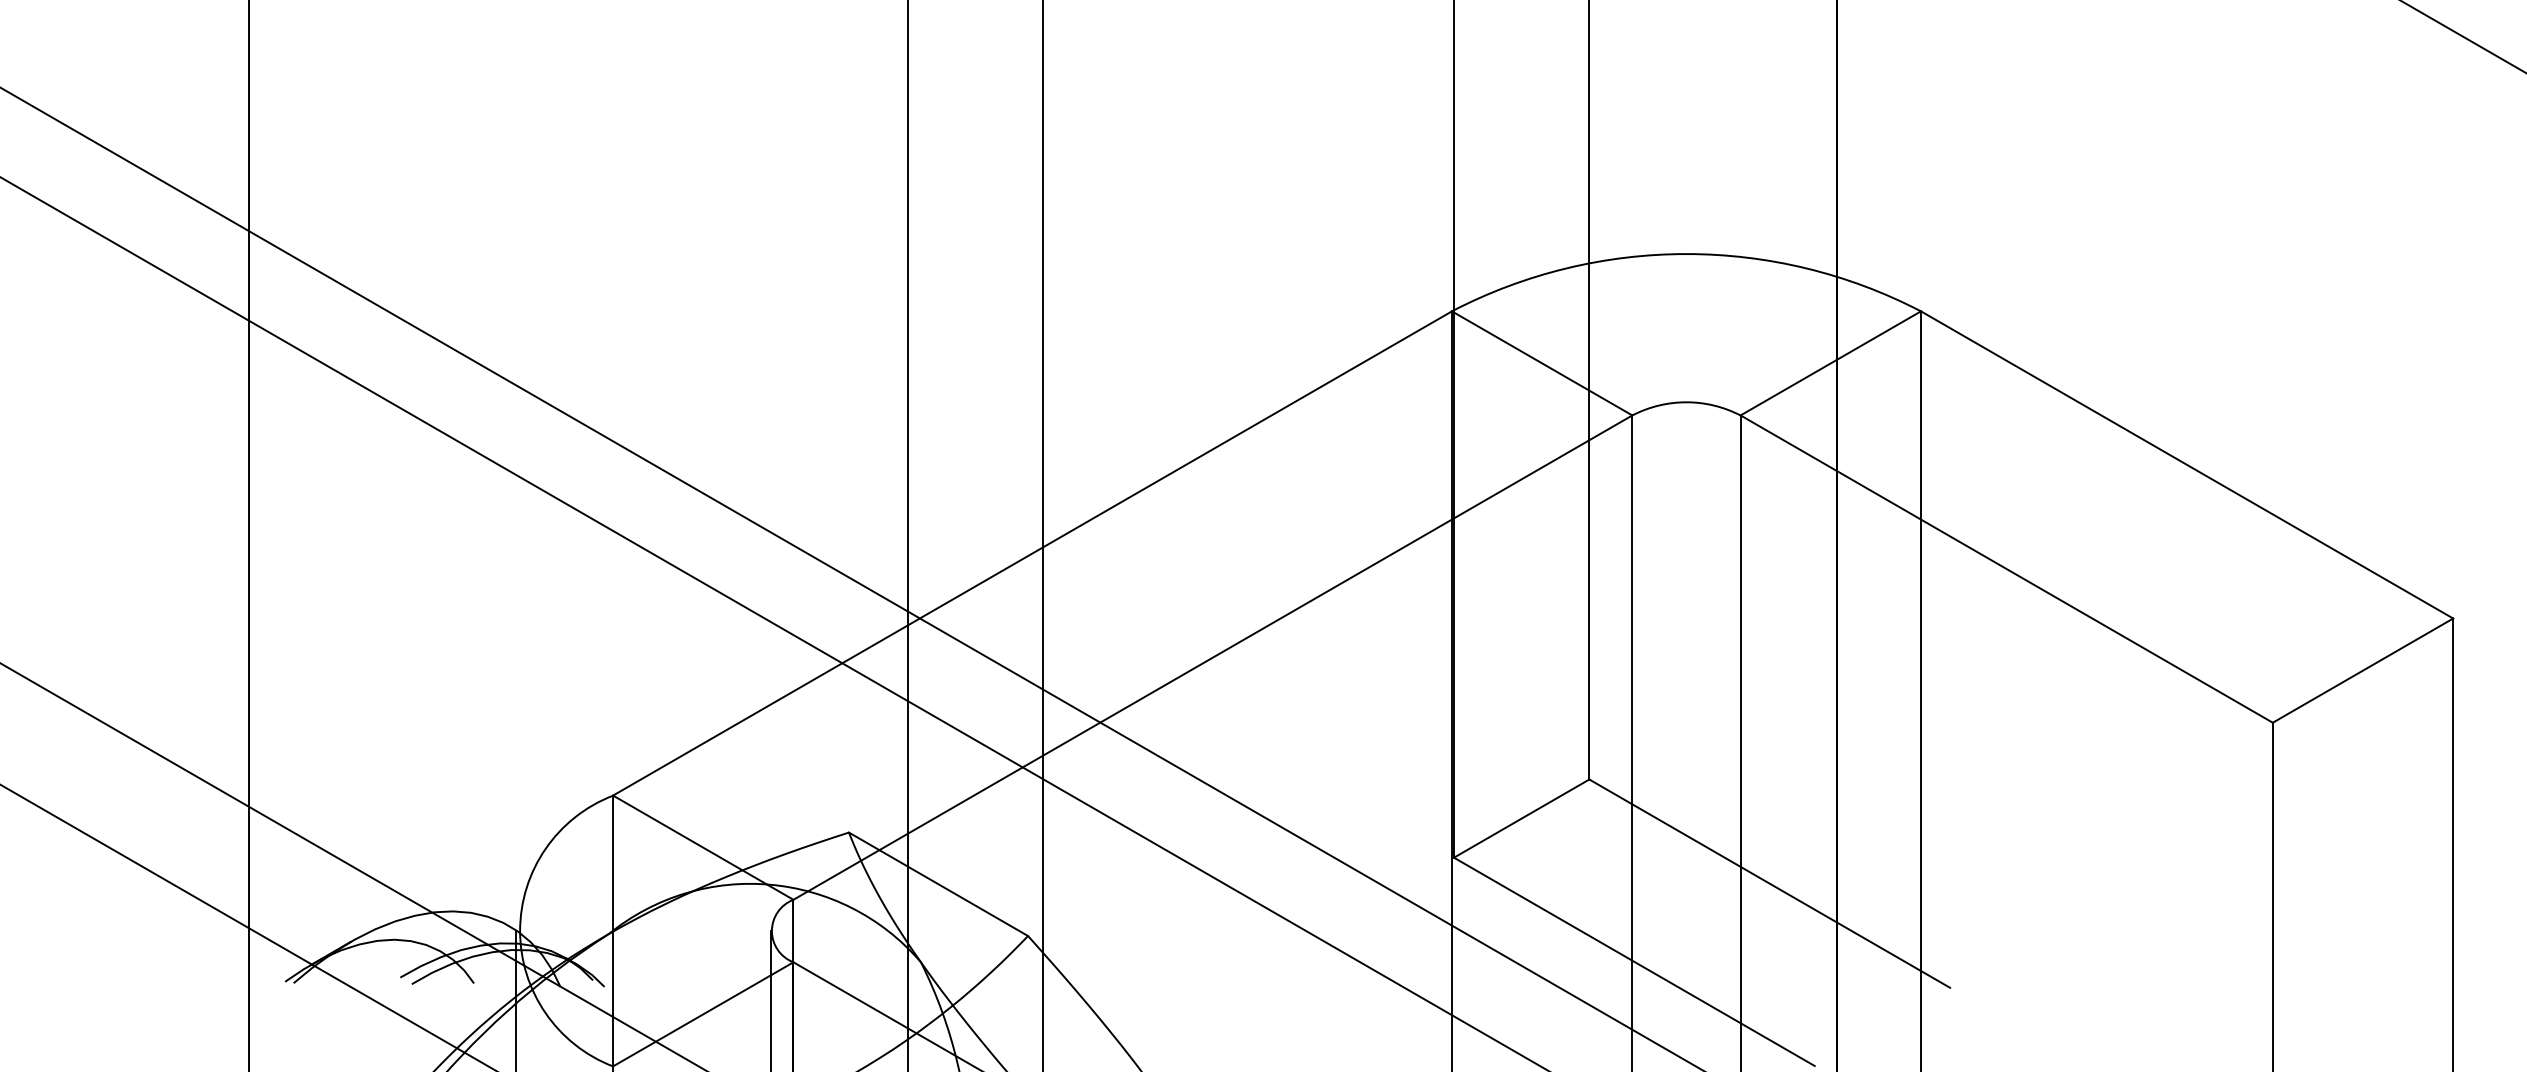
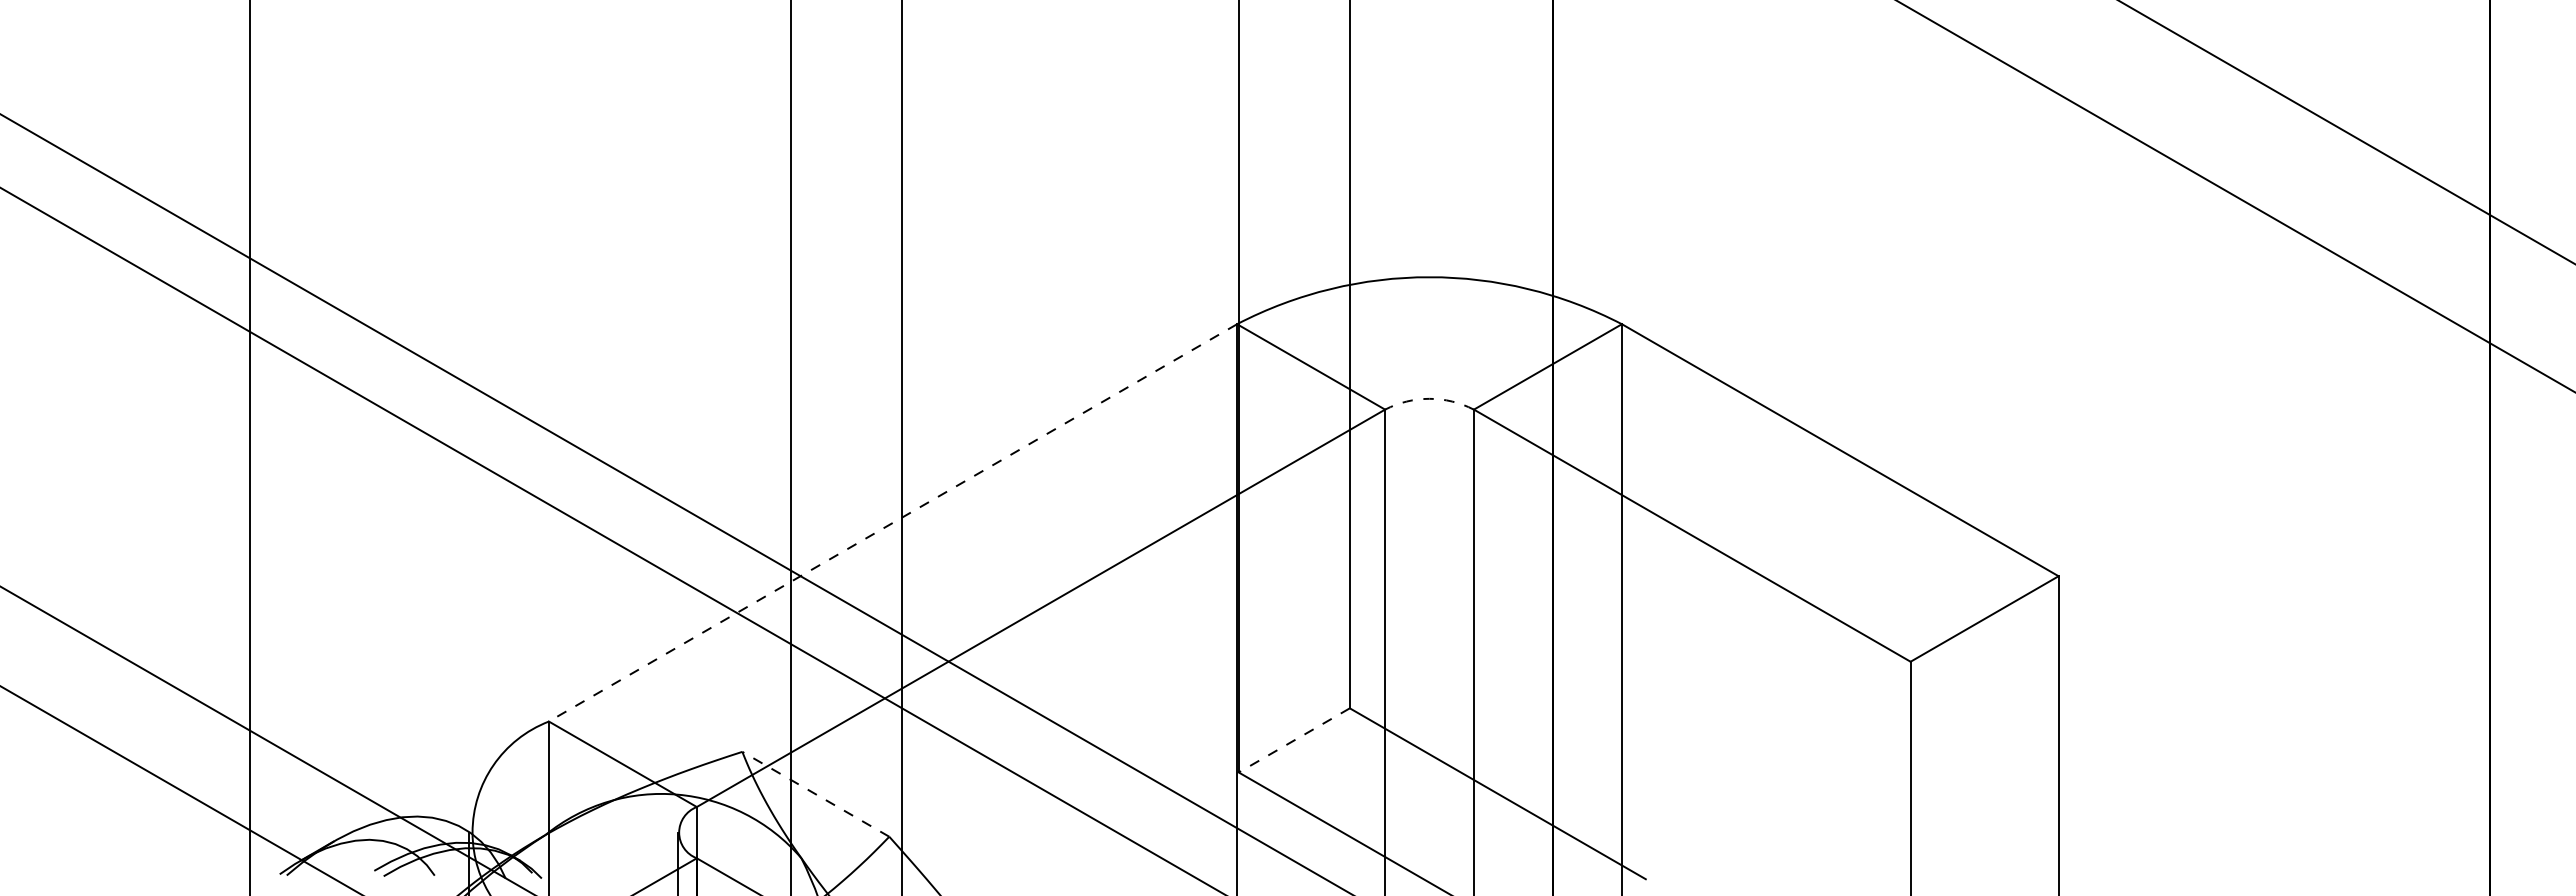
arc: (1686, 401) -> (1429, 398), solid -> dashed
line: (1031, 554) -> (892, 523), solid -> dashed
line: (1520, 818) -> (1293, 740), solid -> dashed
line: (938, 884) -> (815, 794), solid -> dashed

